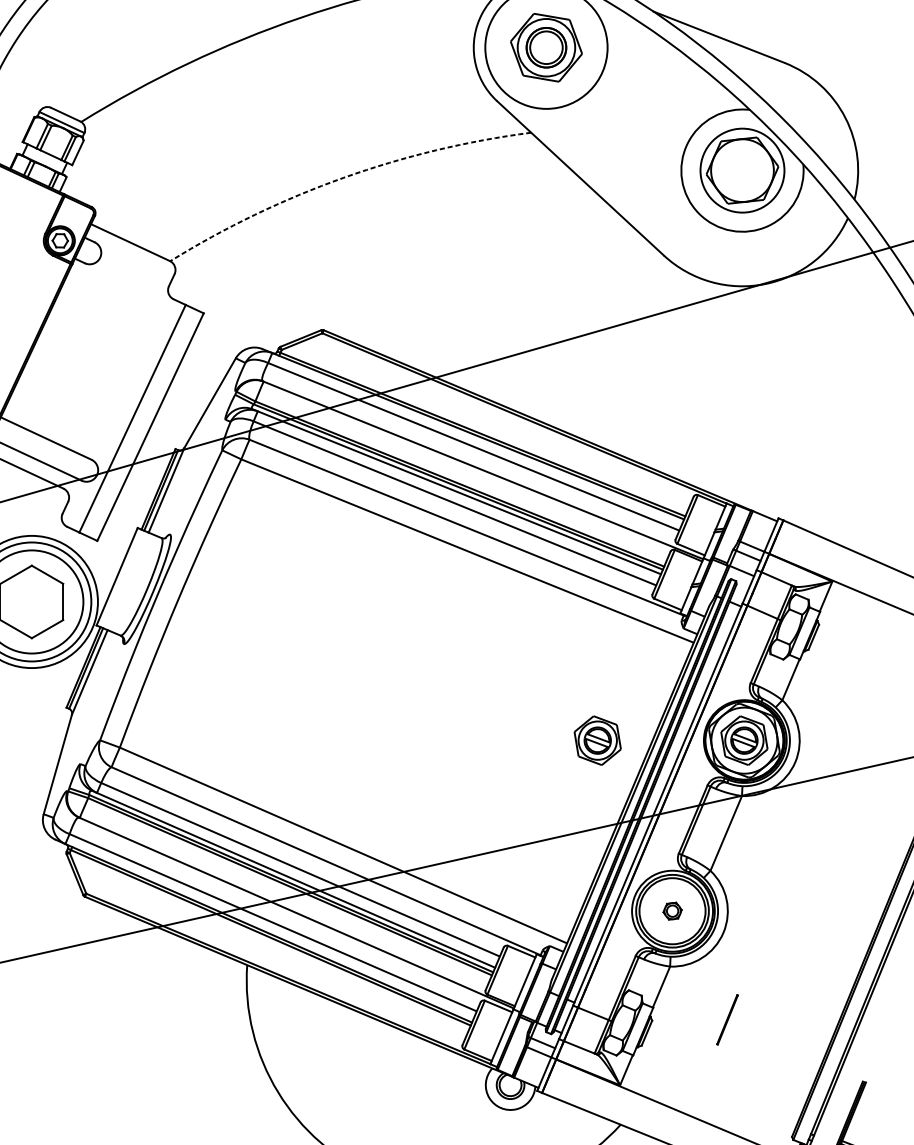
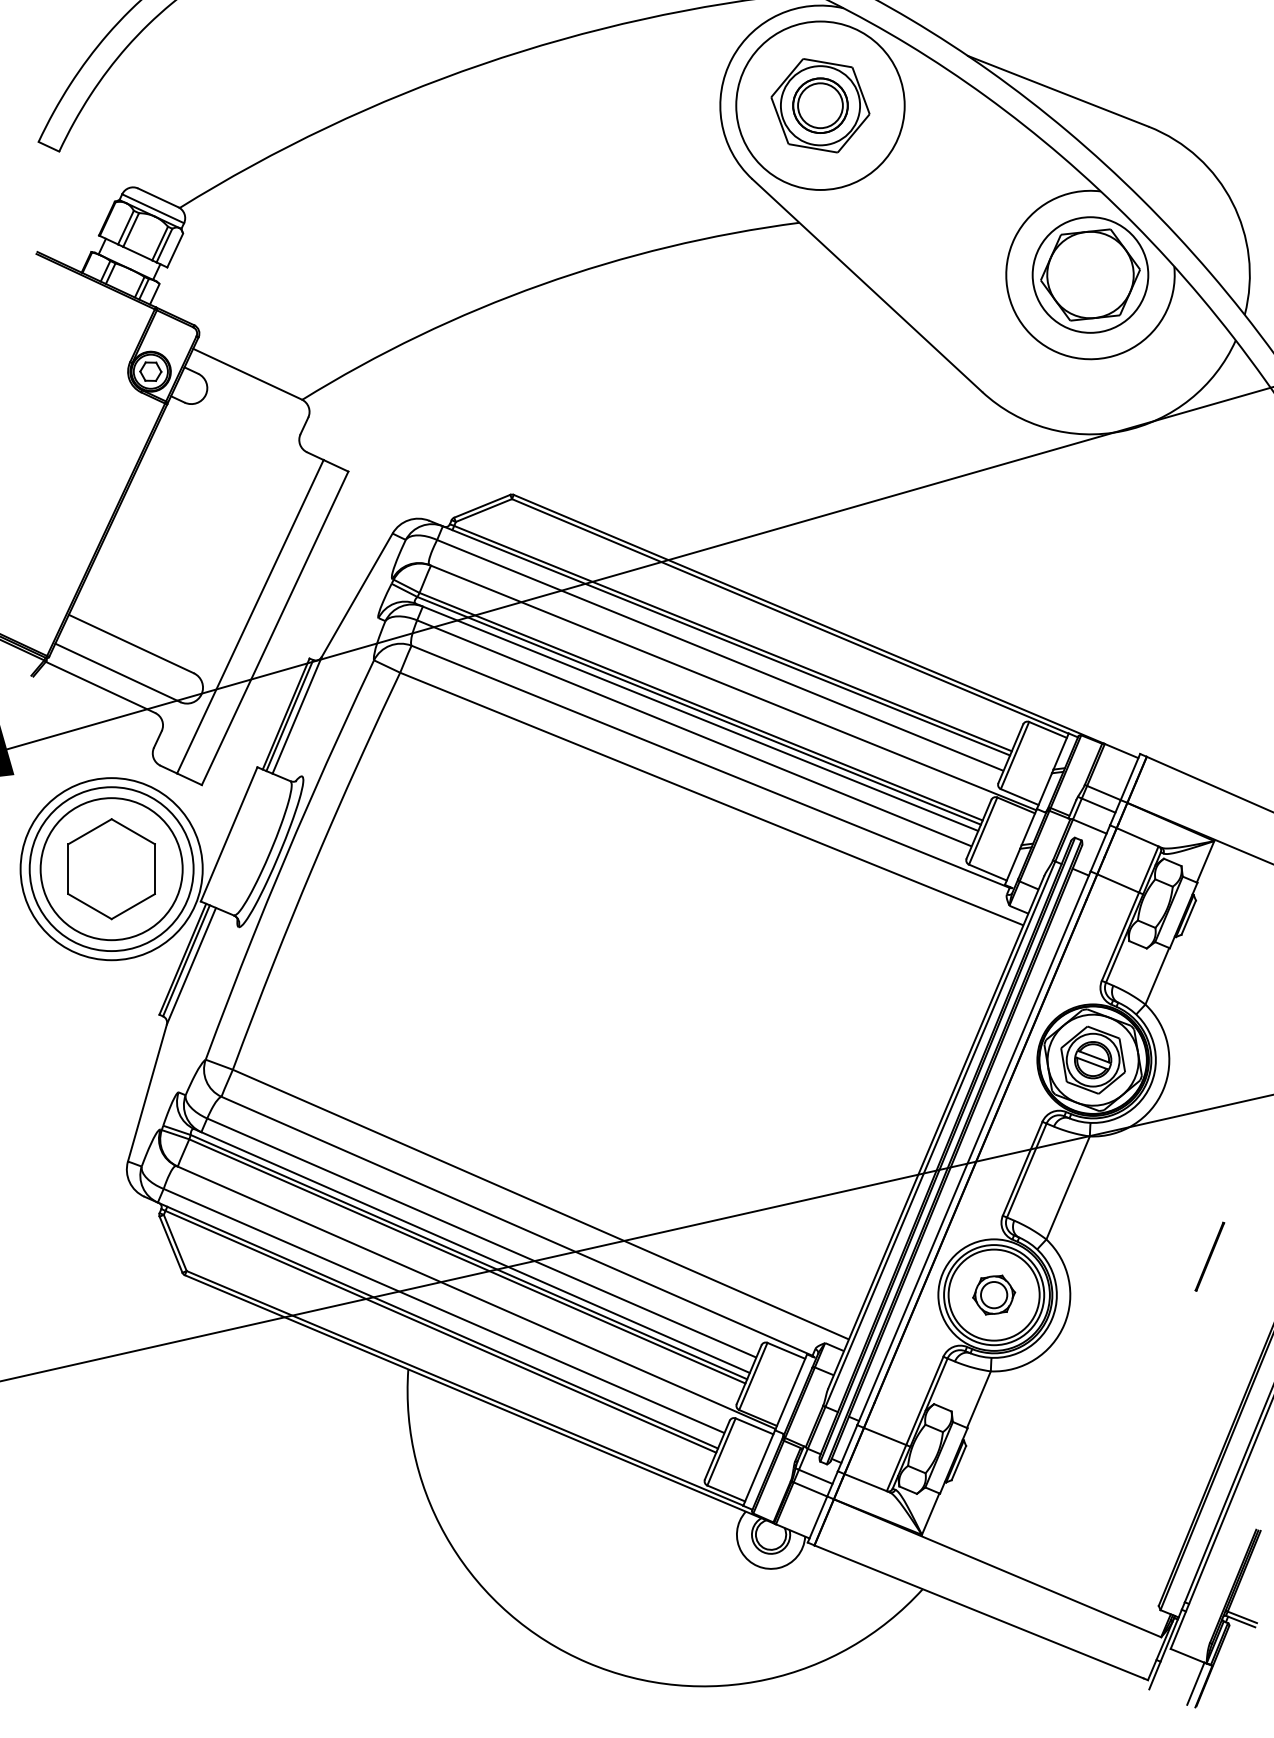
arc: (343, 177) -> (541, 284), dashed -> solid
part: (597, 740) -> (890, 1059), removed
part: (672, 910) -> (994, 1294), size x1.67
line: (727, 1019) -> (1209, 1256), moved

